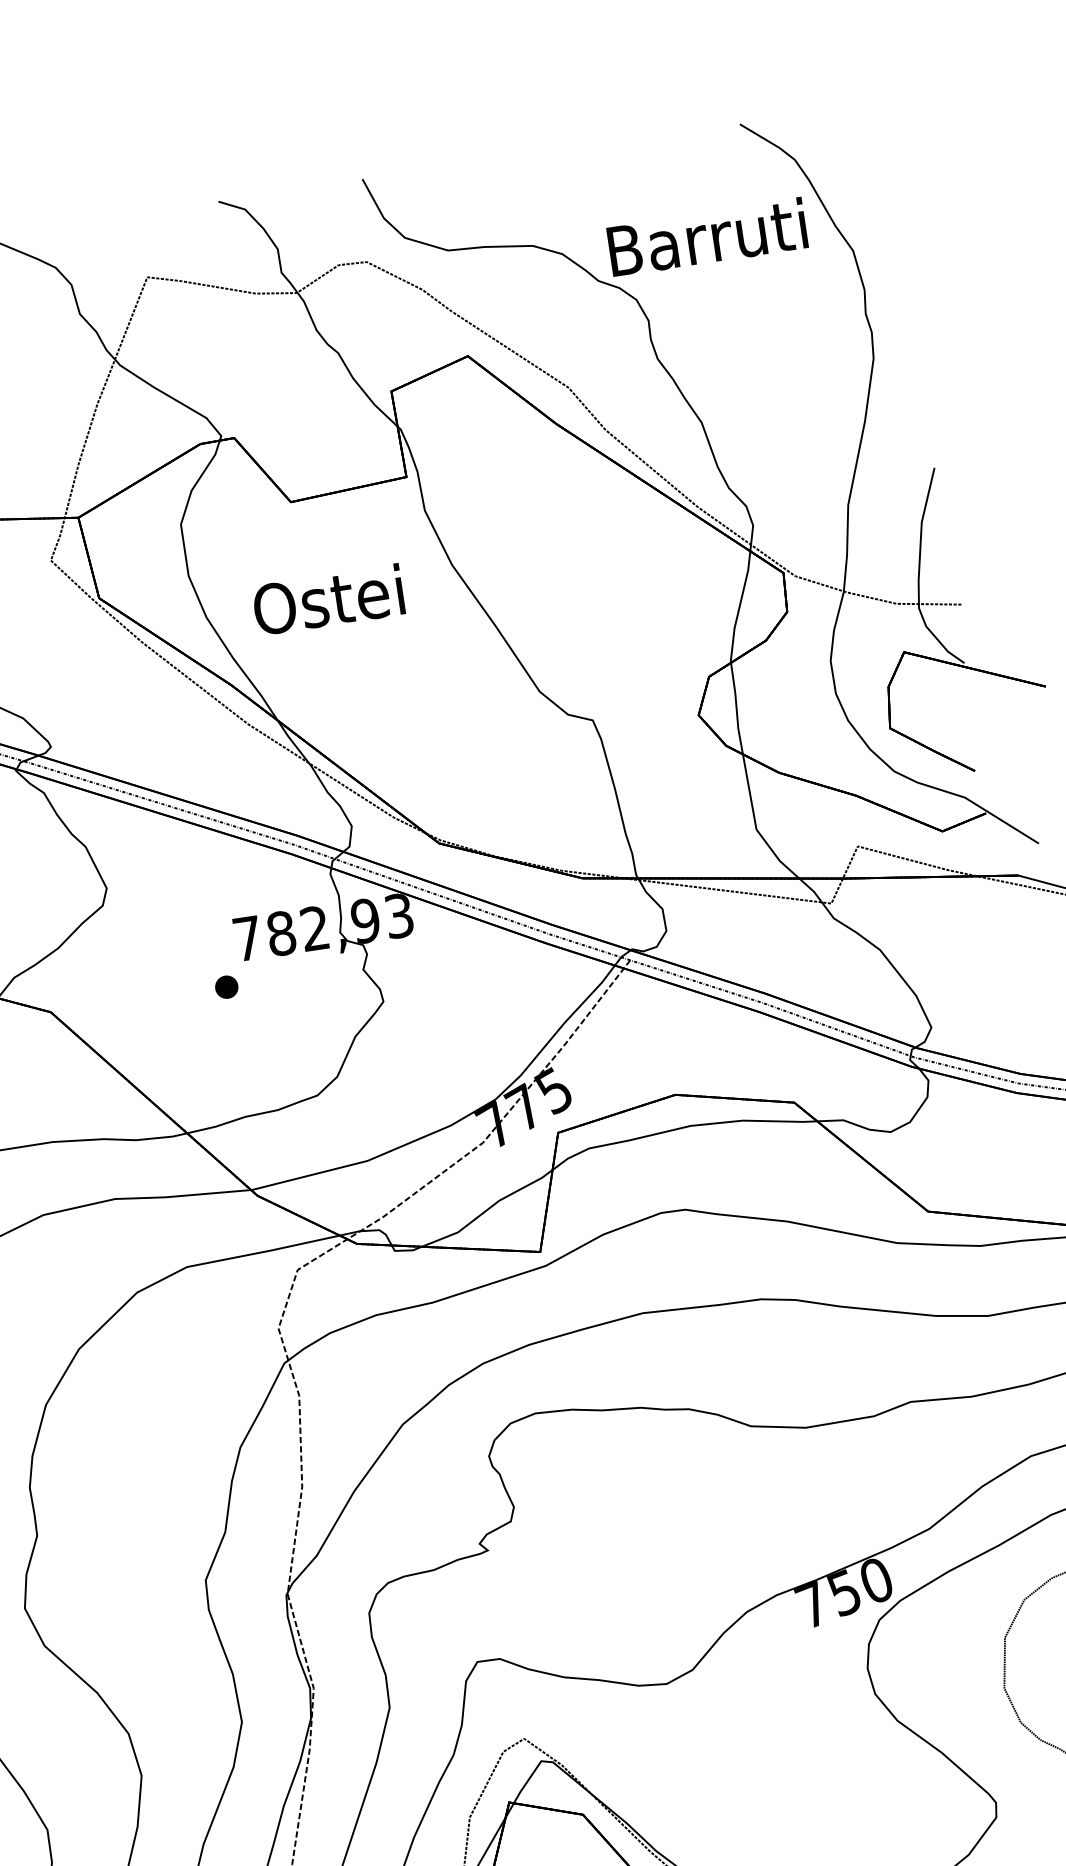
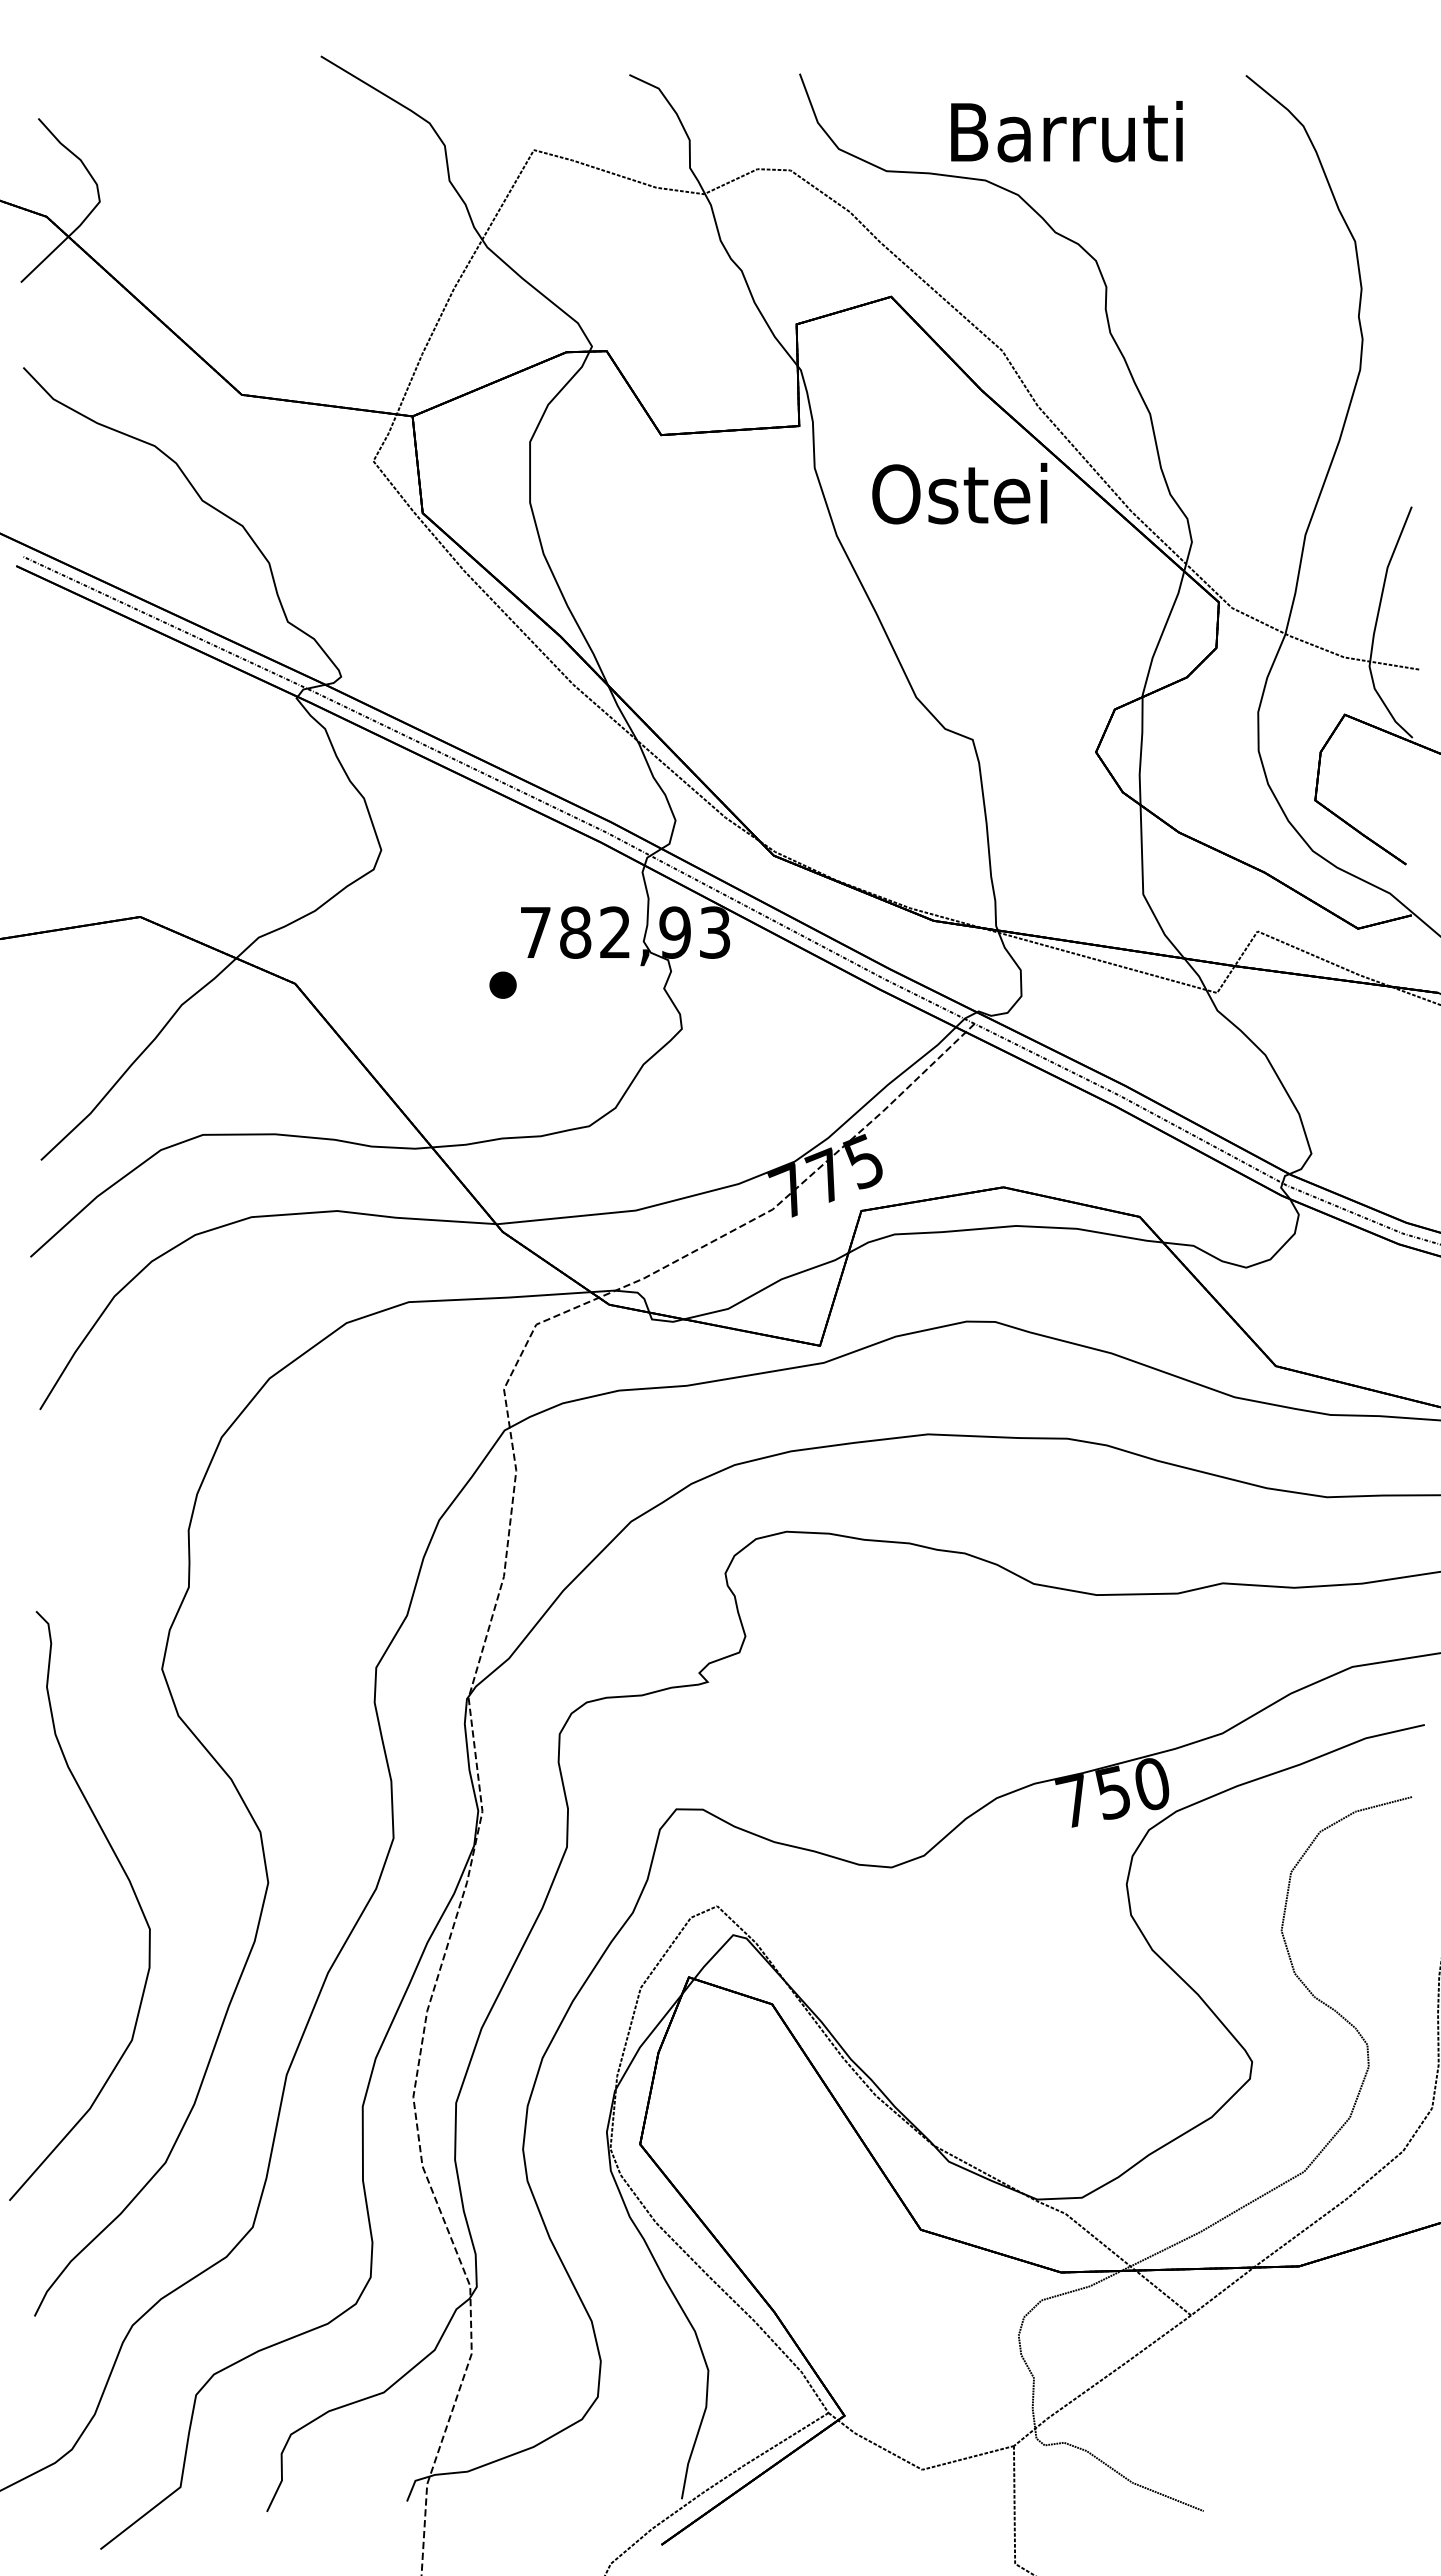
text: (707, 237) -> (1066, 131), moved
text: (328, 599) -> (959, 493), moved

